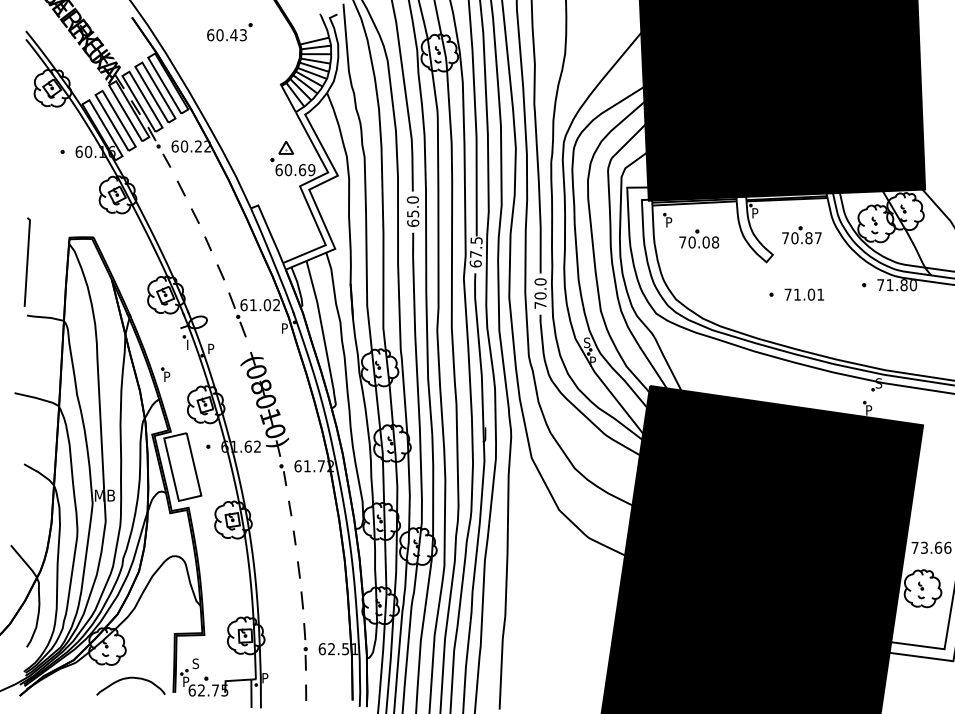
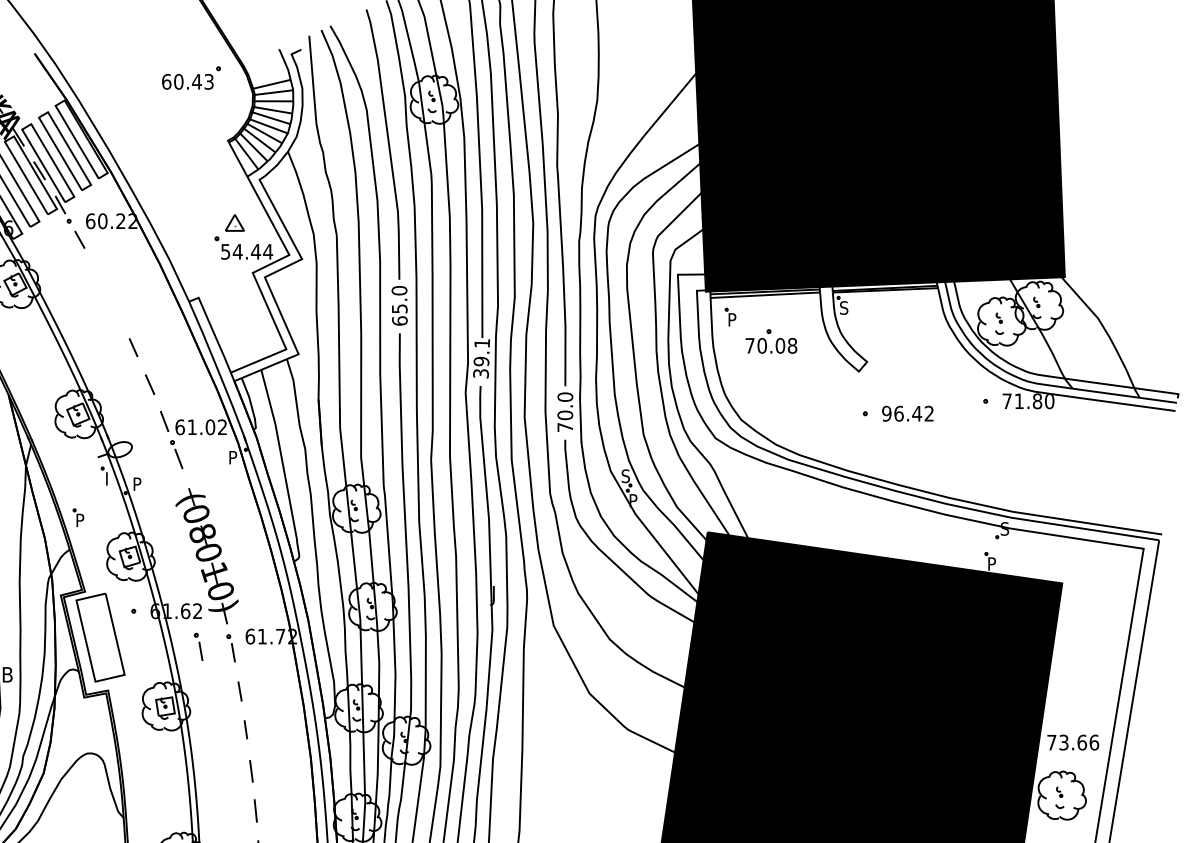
part: (229, 32) -> (191, 78), moved
text: (295, 170) -> (246, 252), 60.69 -> 54.44
line: (180, 188) -> (97, 275), removed
text: (755, 213) -> (844, 308), P -> S
line: (195, 215) -> (117, 310), removed
part: (801, 235) -> (904, 336), removed
text: (475, 252) -> (480, 358), 67.5 -> 39.1
text: (803, 294) -> (906, 413), 71.01 -> 96.42
part: (258, 474) -> (198, 647), added

